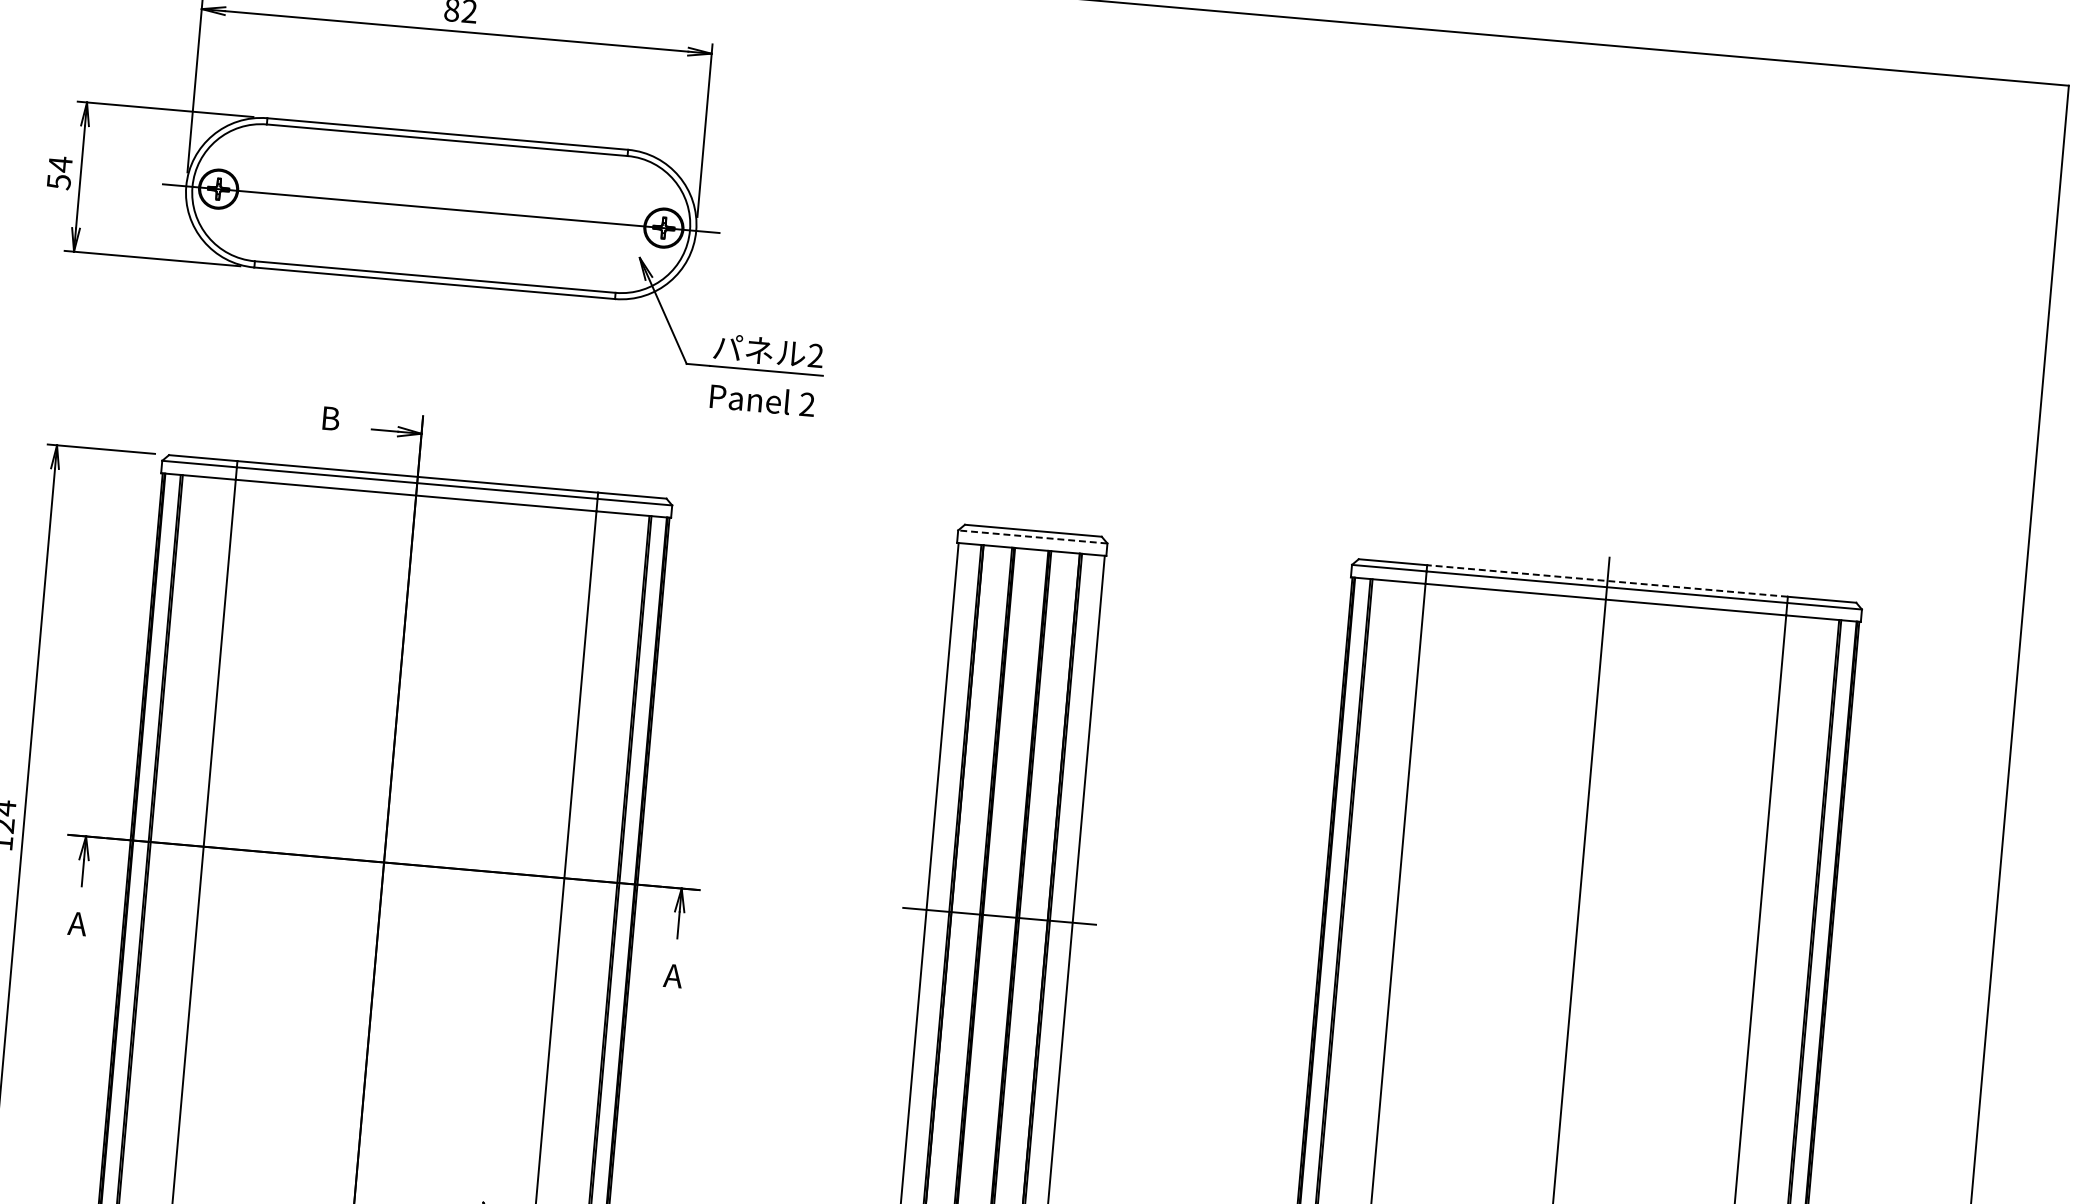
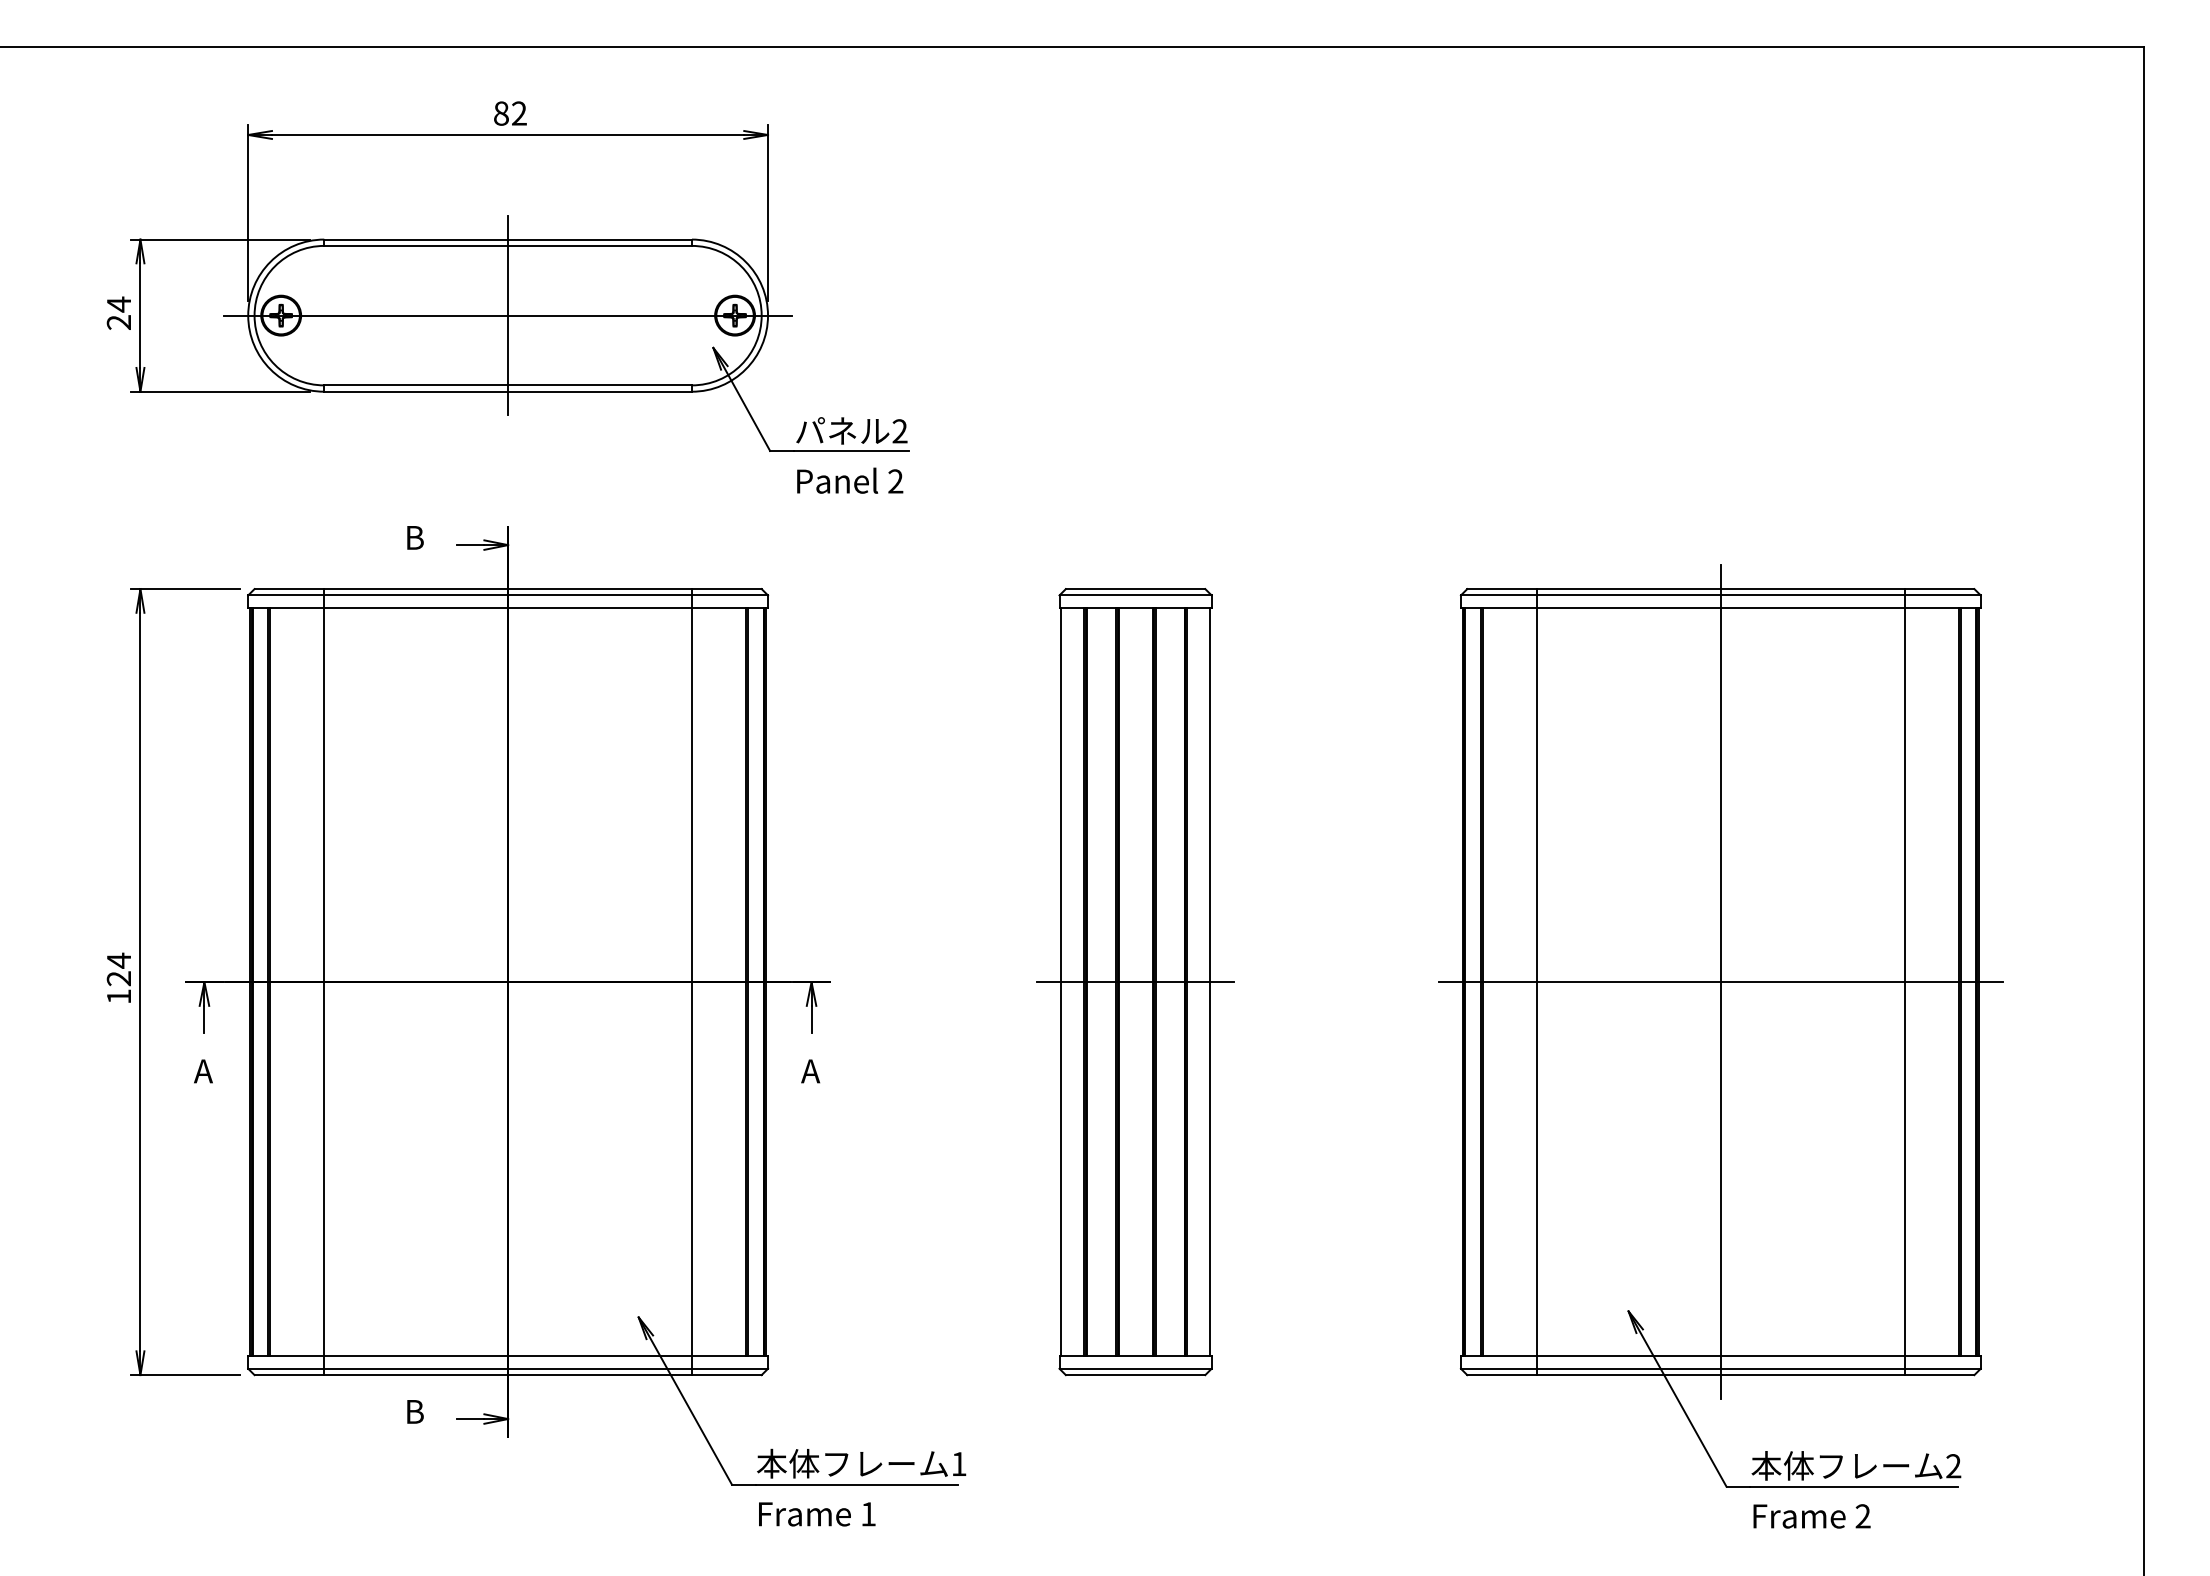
text: (58, 181) -> (118, 322), 54 -> 24
line: (441, 208) -> (508, 315), added
line: (1032, 537) -> (1135, 595), dashed -> solid
line: (1607, 581) -> (1720, 589), dashed -> solid
line: (1573, 966) -> (1720, 982), added

